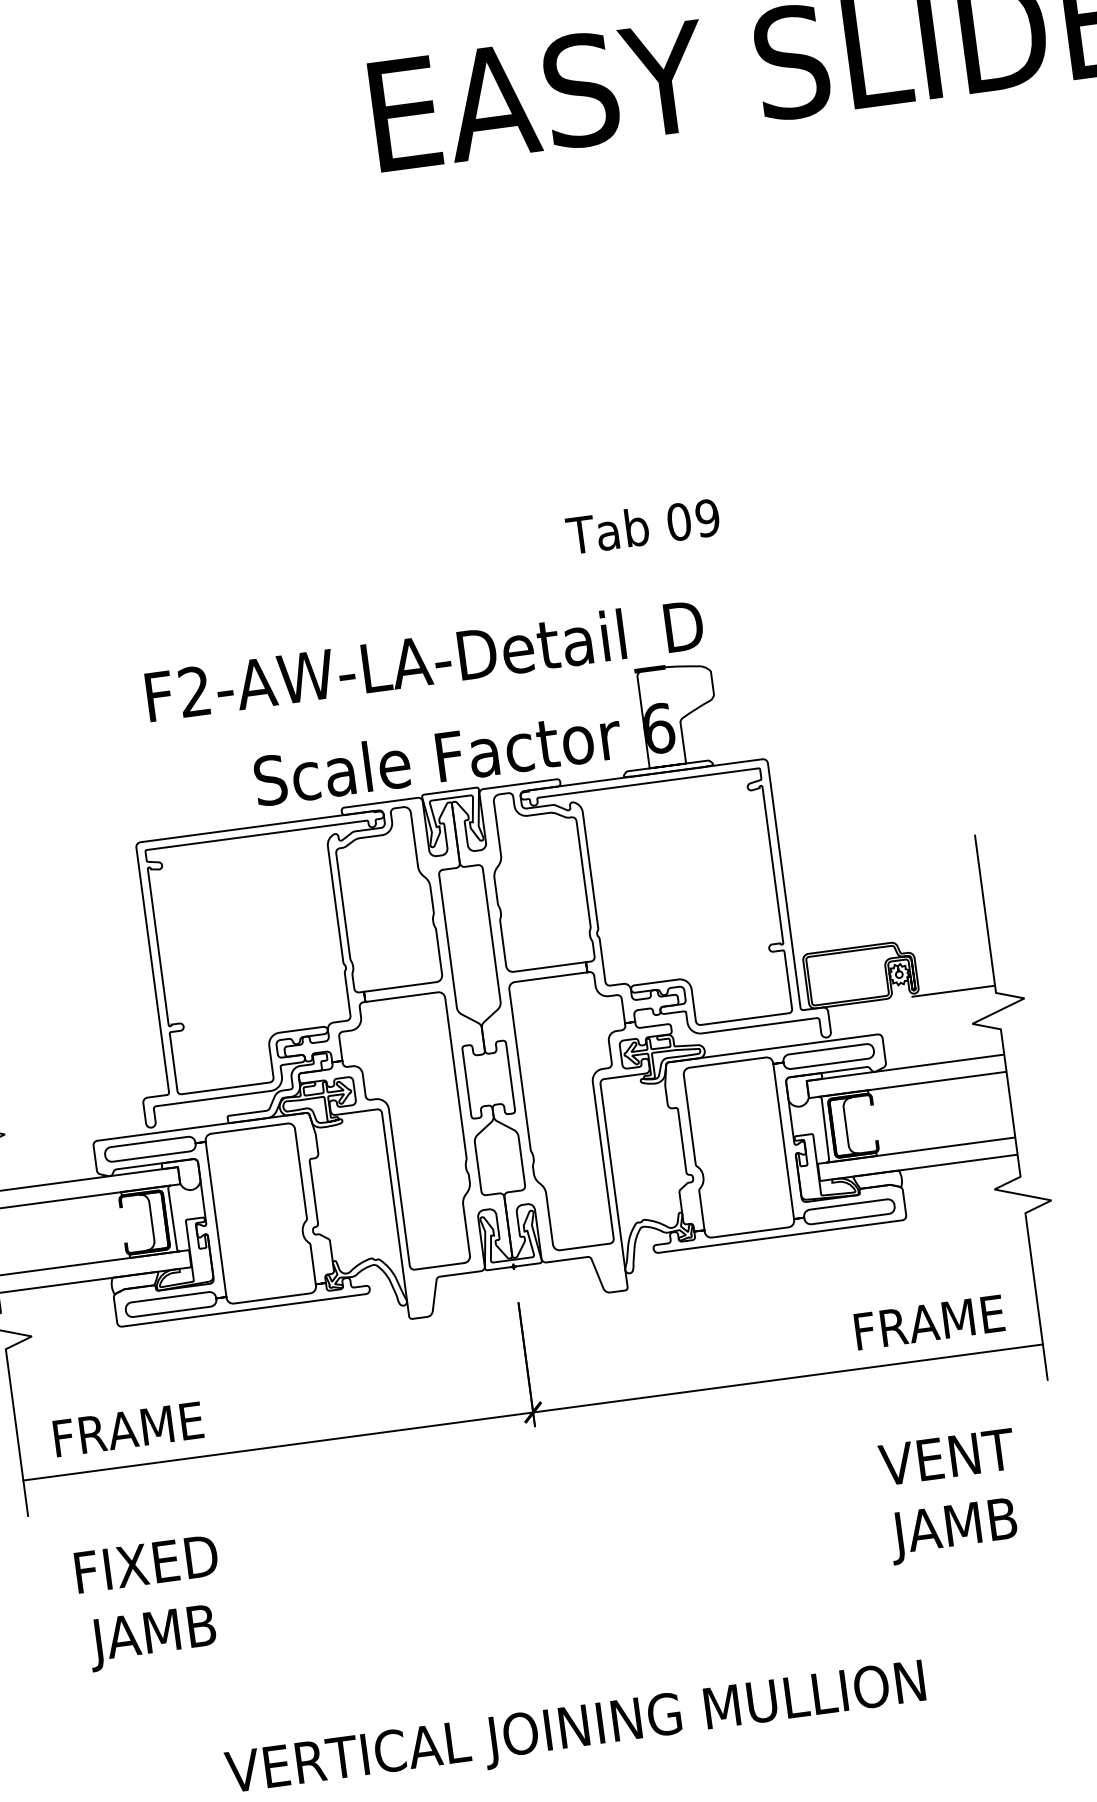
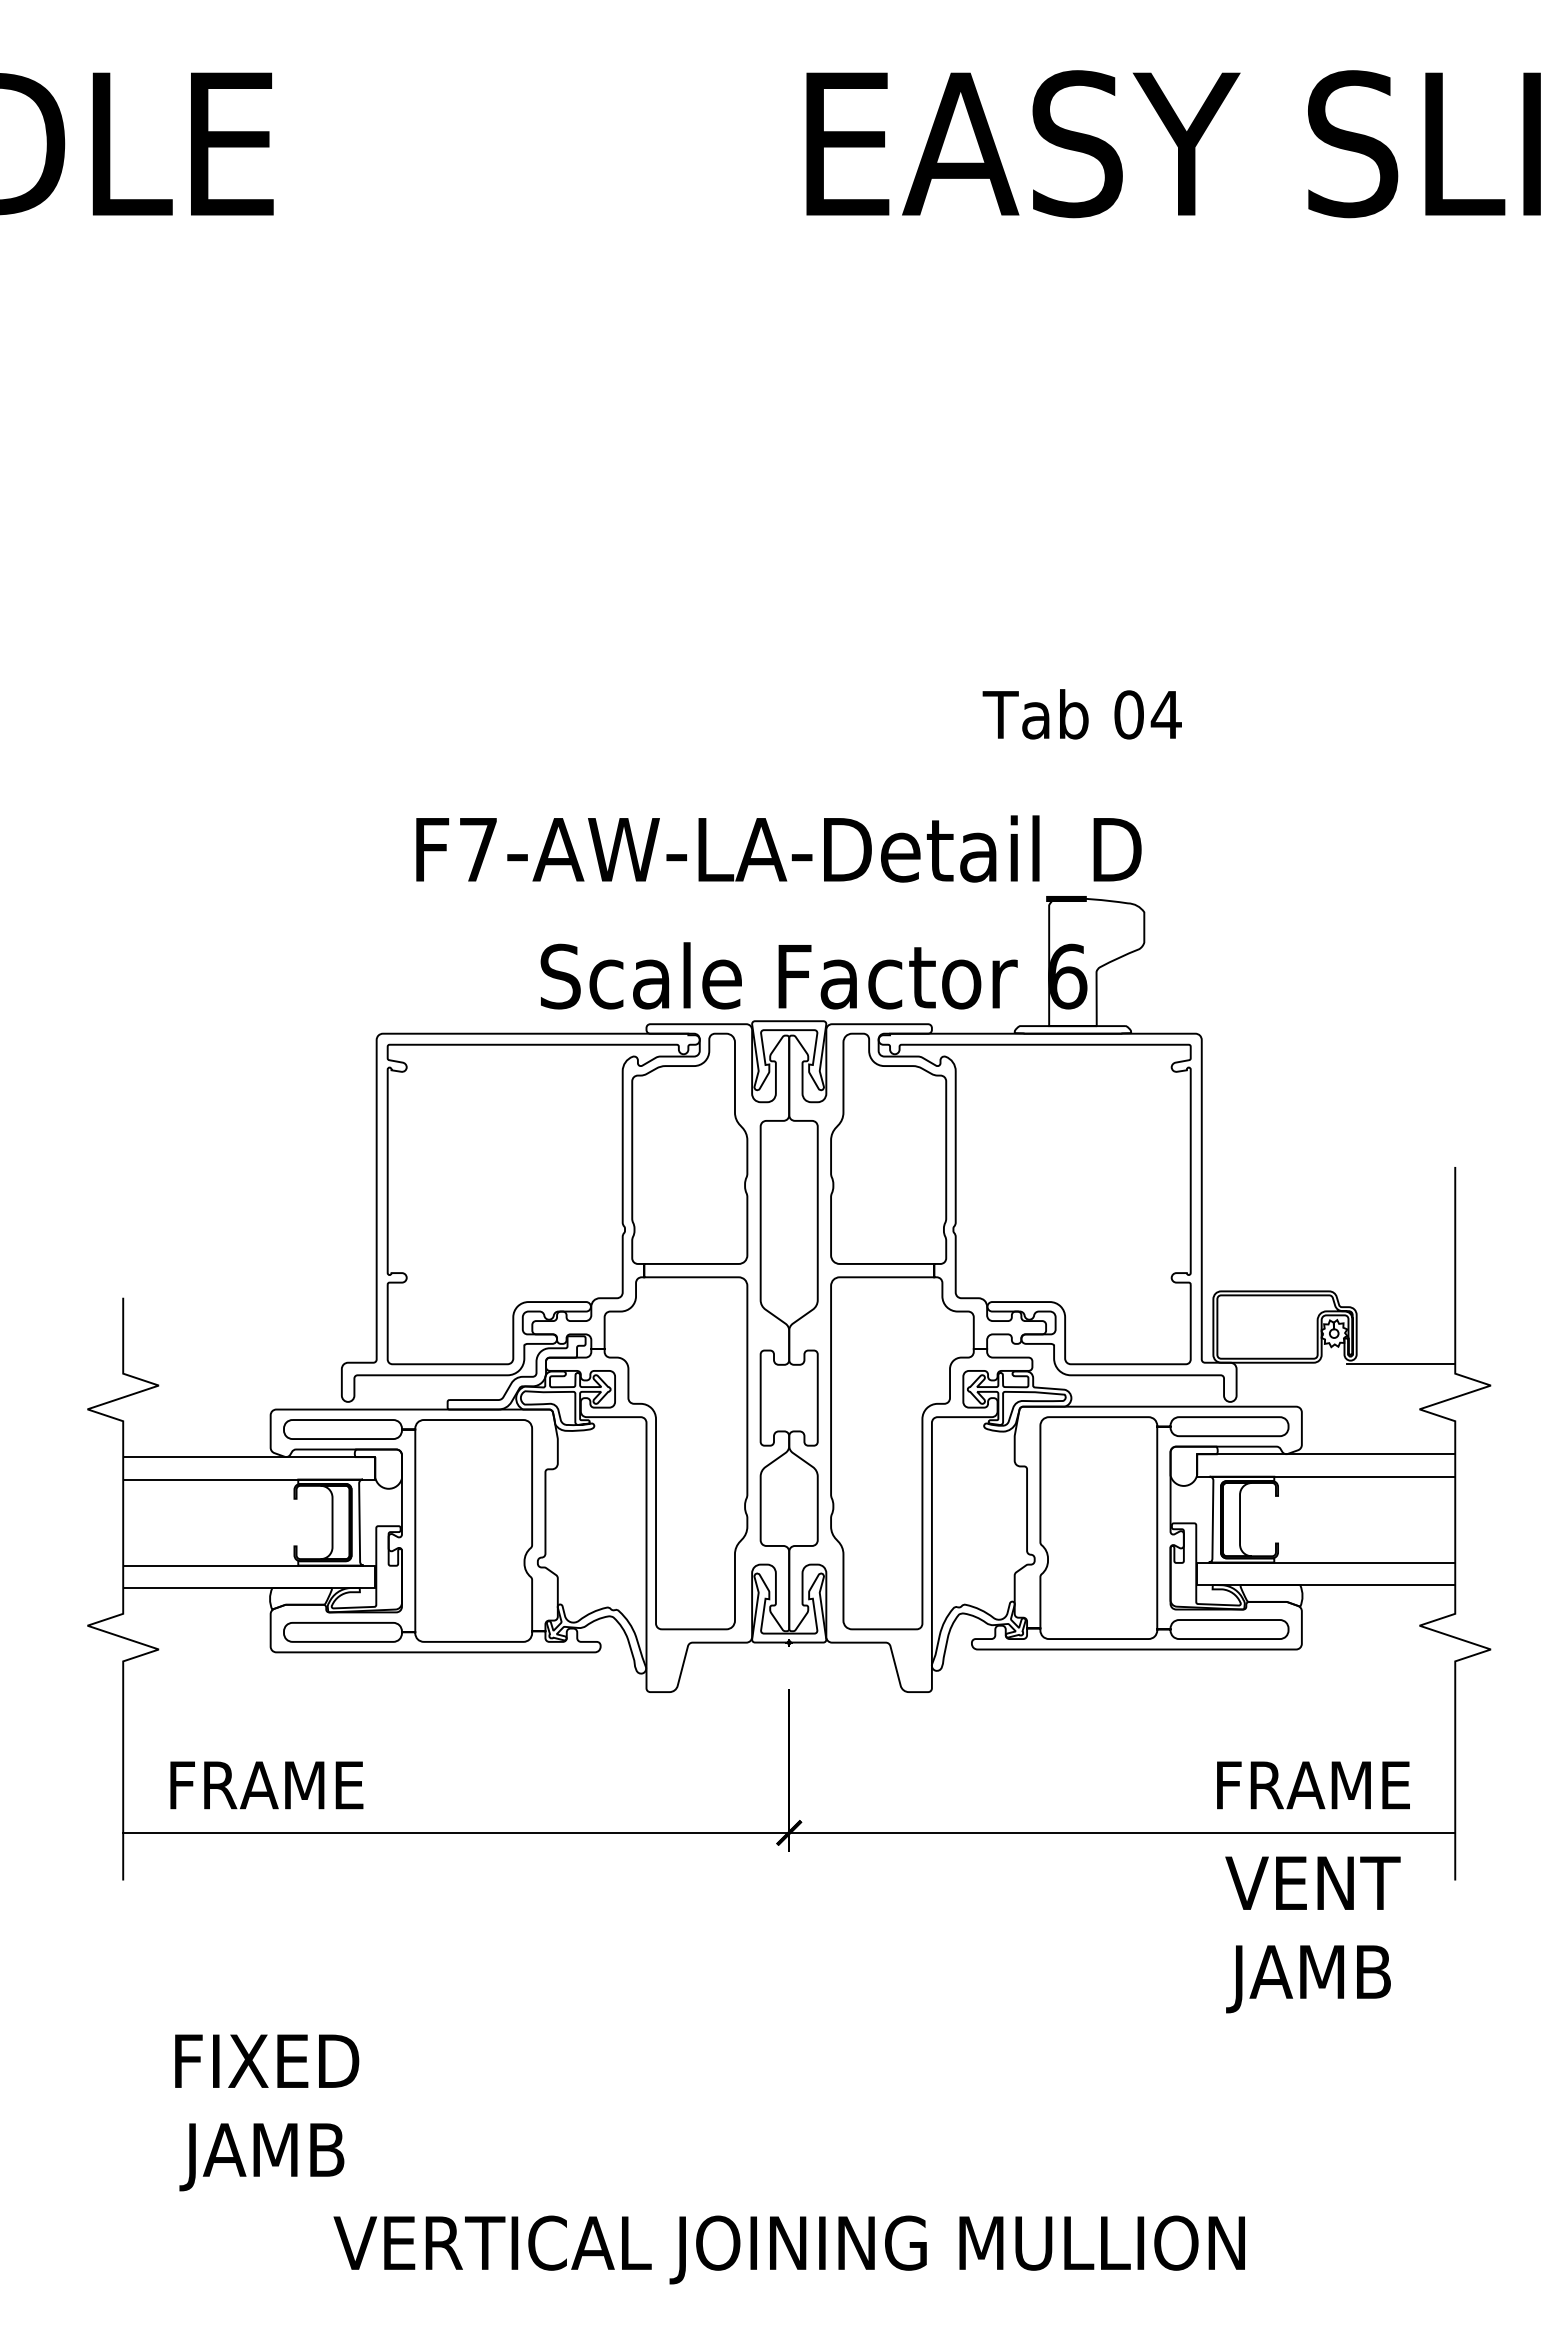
text: (706, 517) -> (1165, 714), 09 -> 04
text: (194, 691) -> (477, 849), F2-AW-LA-Detail_D -> F7-AW-LA-Detail_D
text: (952, 1496) -> (1312, 1934), moved
text: (152, 1603) -> (267, 2112), moved

